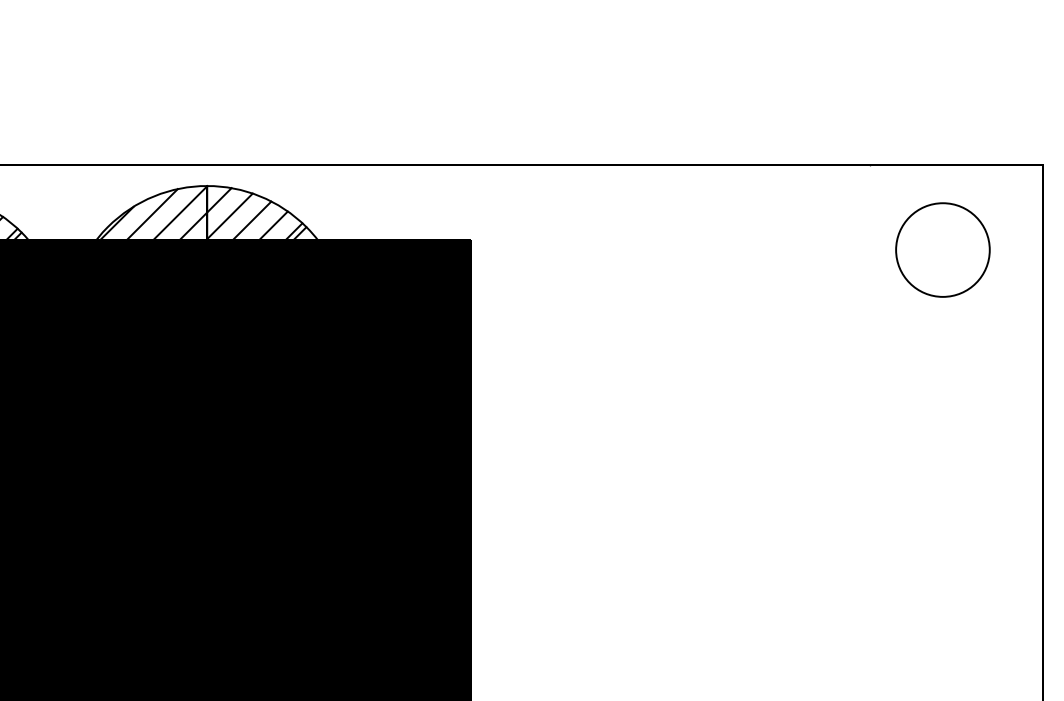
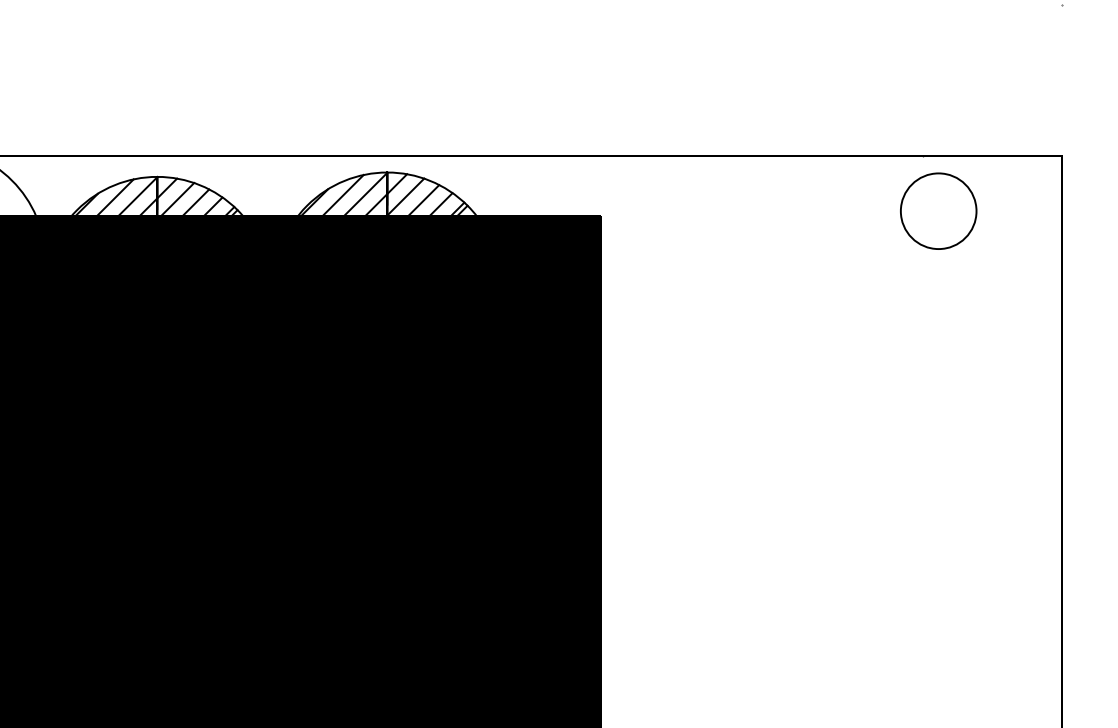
circle: (942, 249) -> (938, 210), moved

